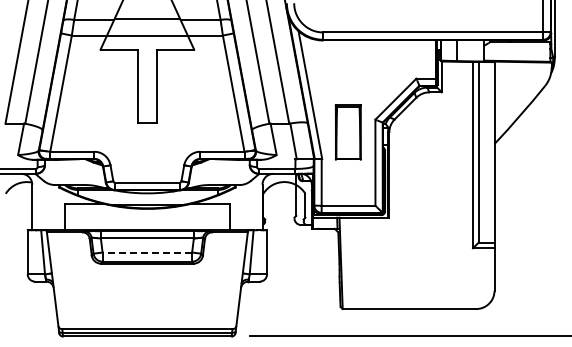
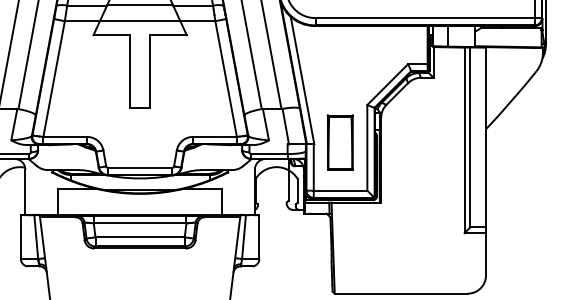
part: (347, 132) -> (339, 142), moved
line: (147, 252) -> (140, 237), dashed -> solid

